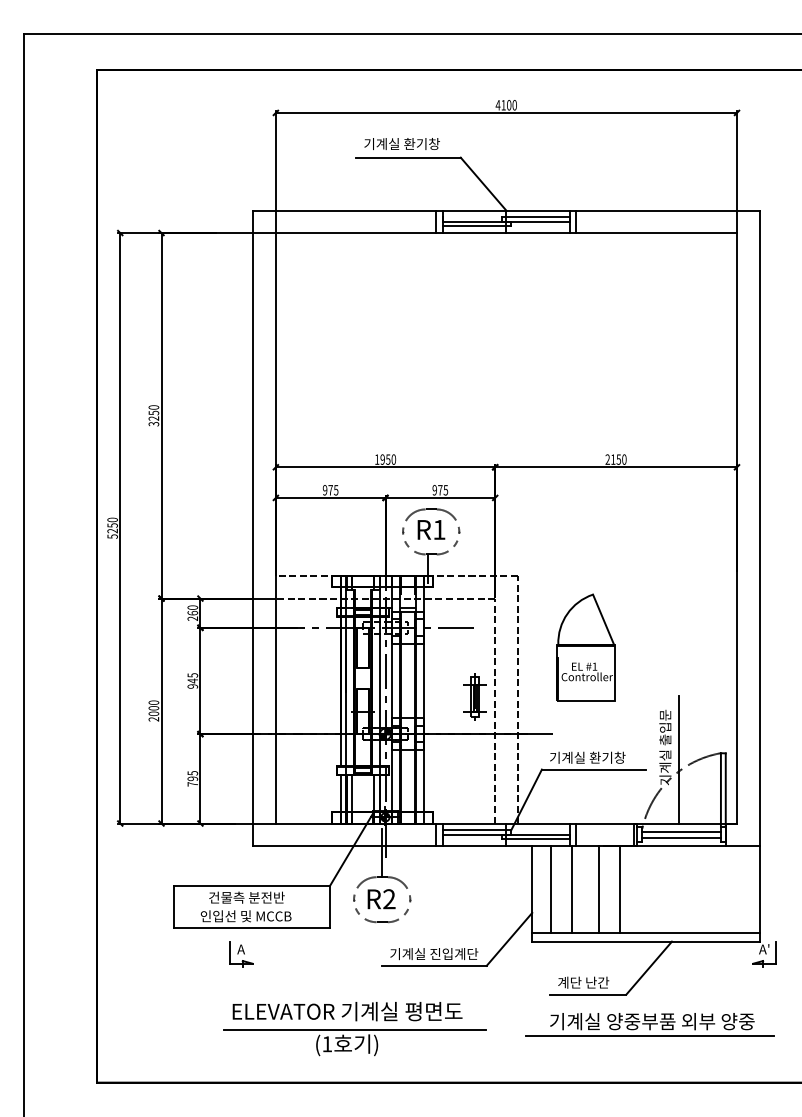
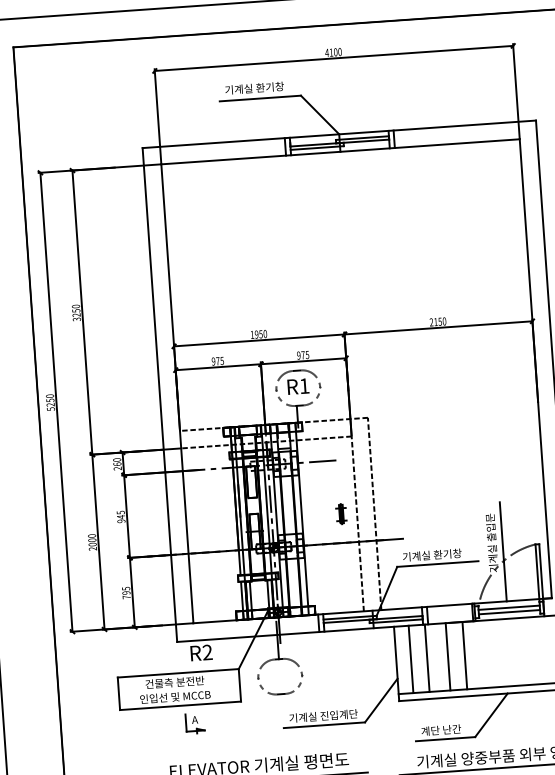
part: (585, 647) -> (424, 469), removed
part: (474, 696) -> (340, 513), size x0.6
text: (381, 899) -> (201, 653), moved
part: (241, 954) -> (195, 723), moved

